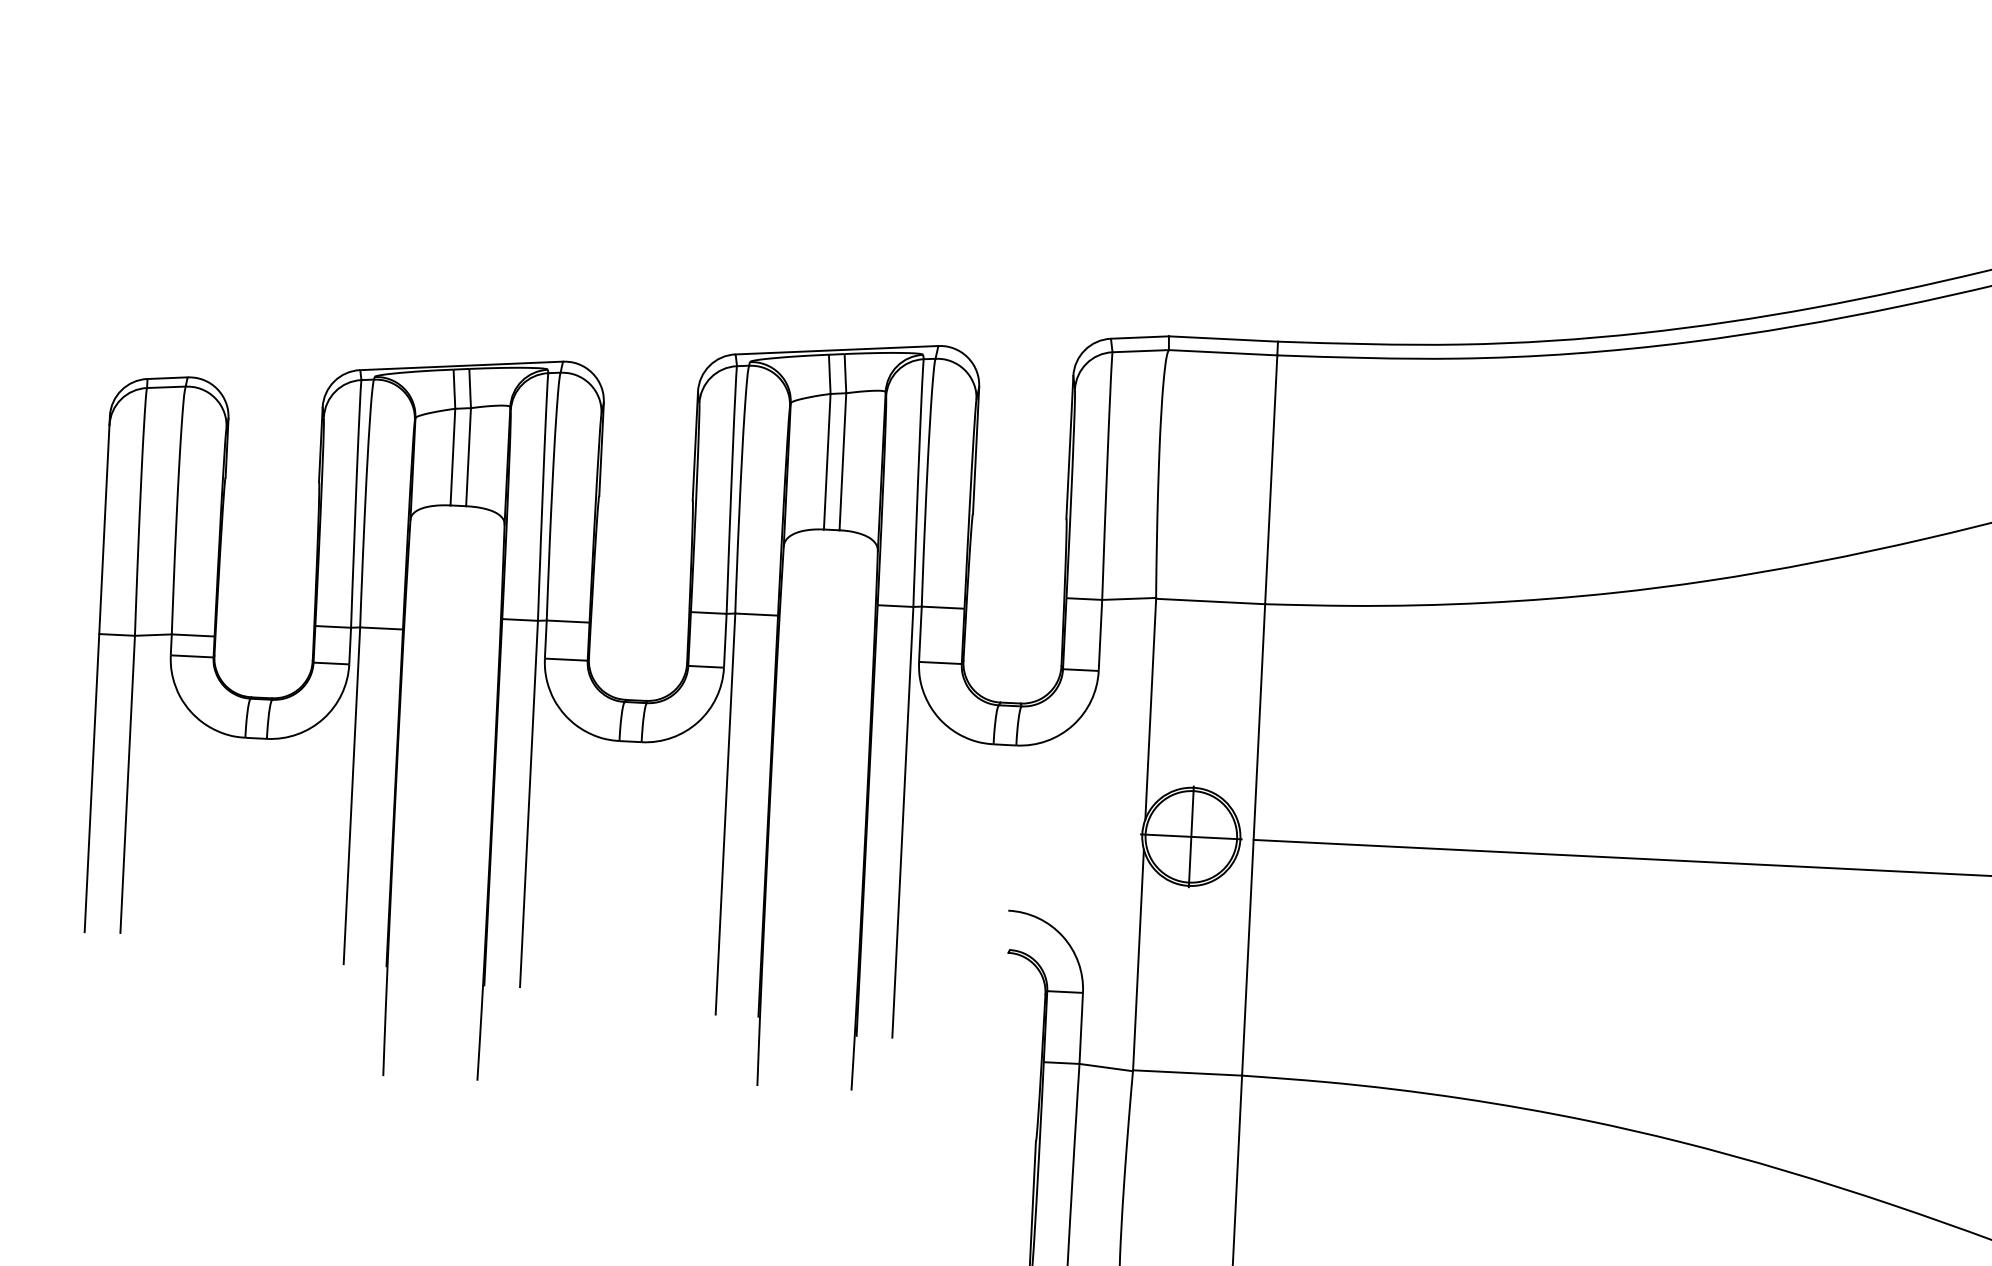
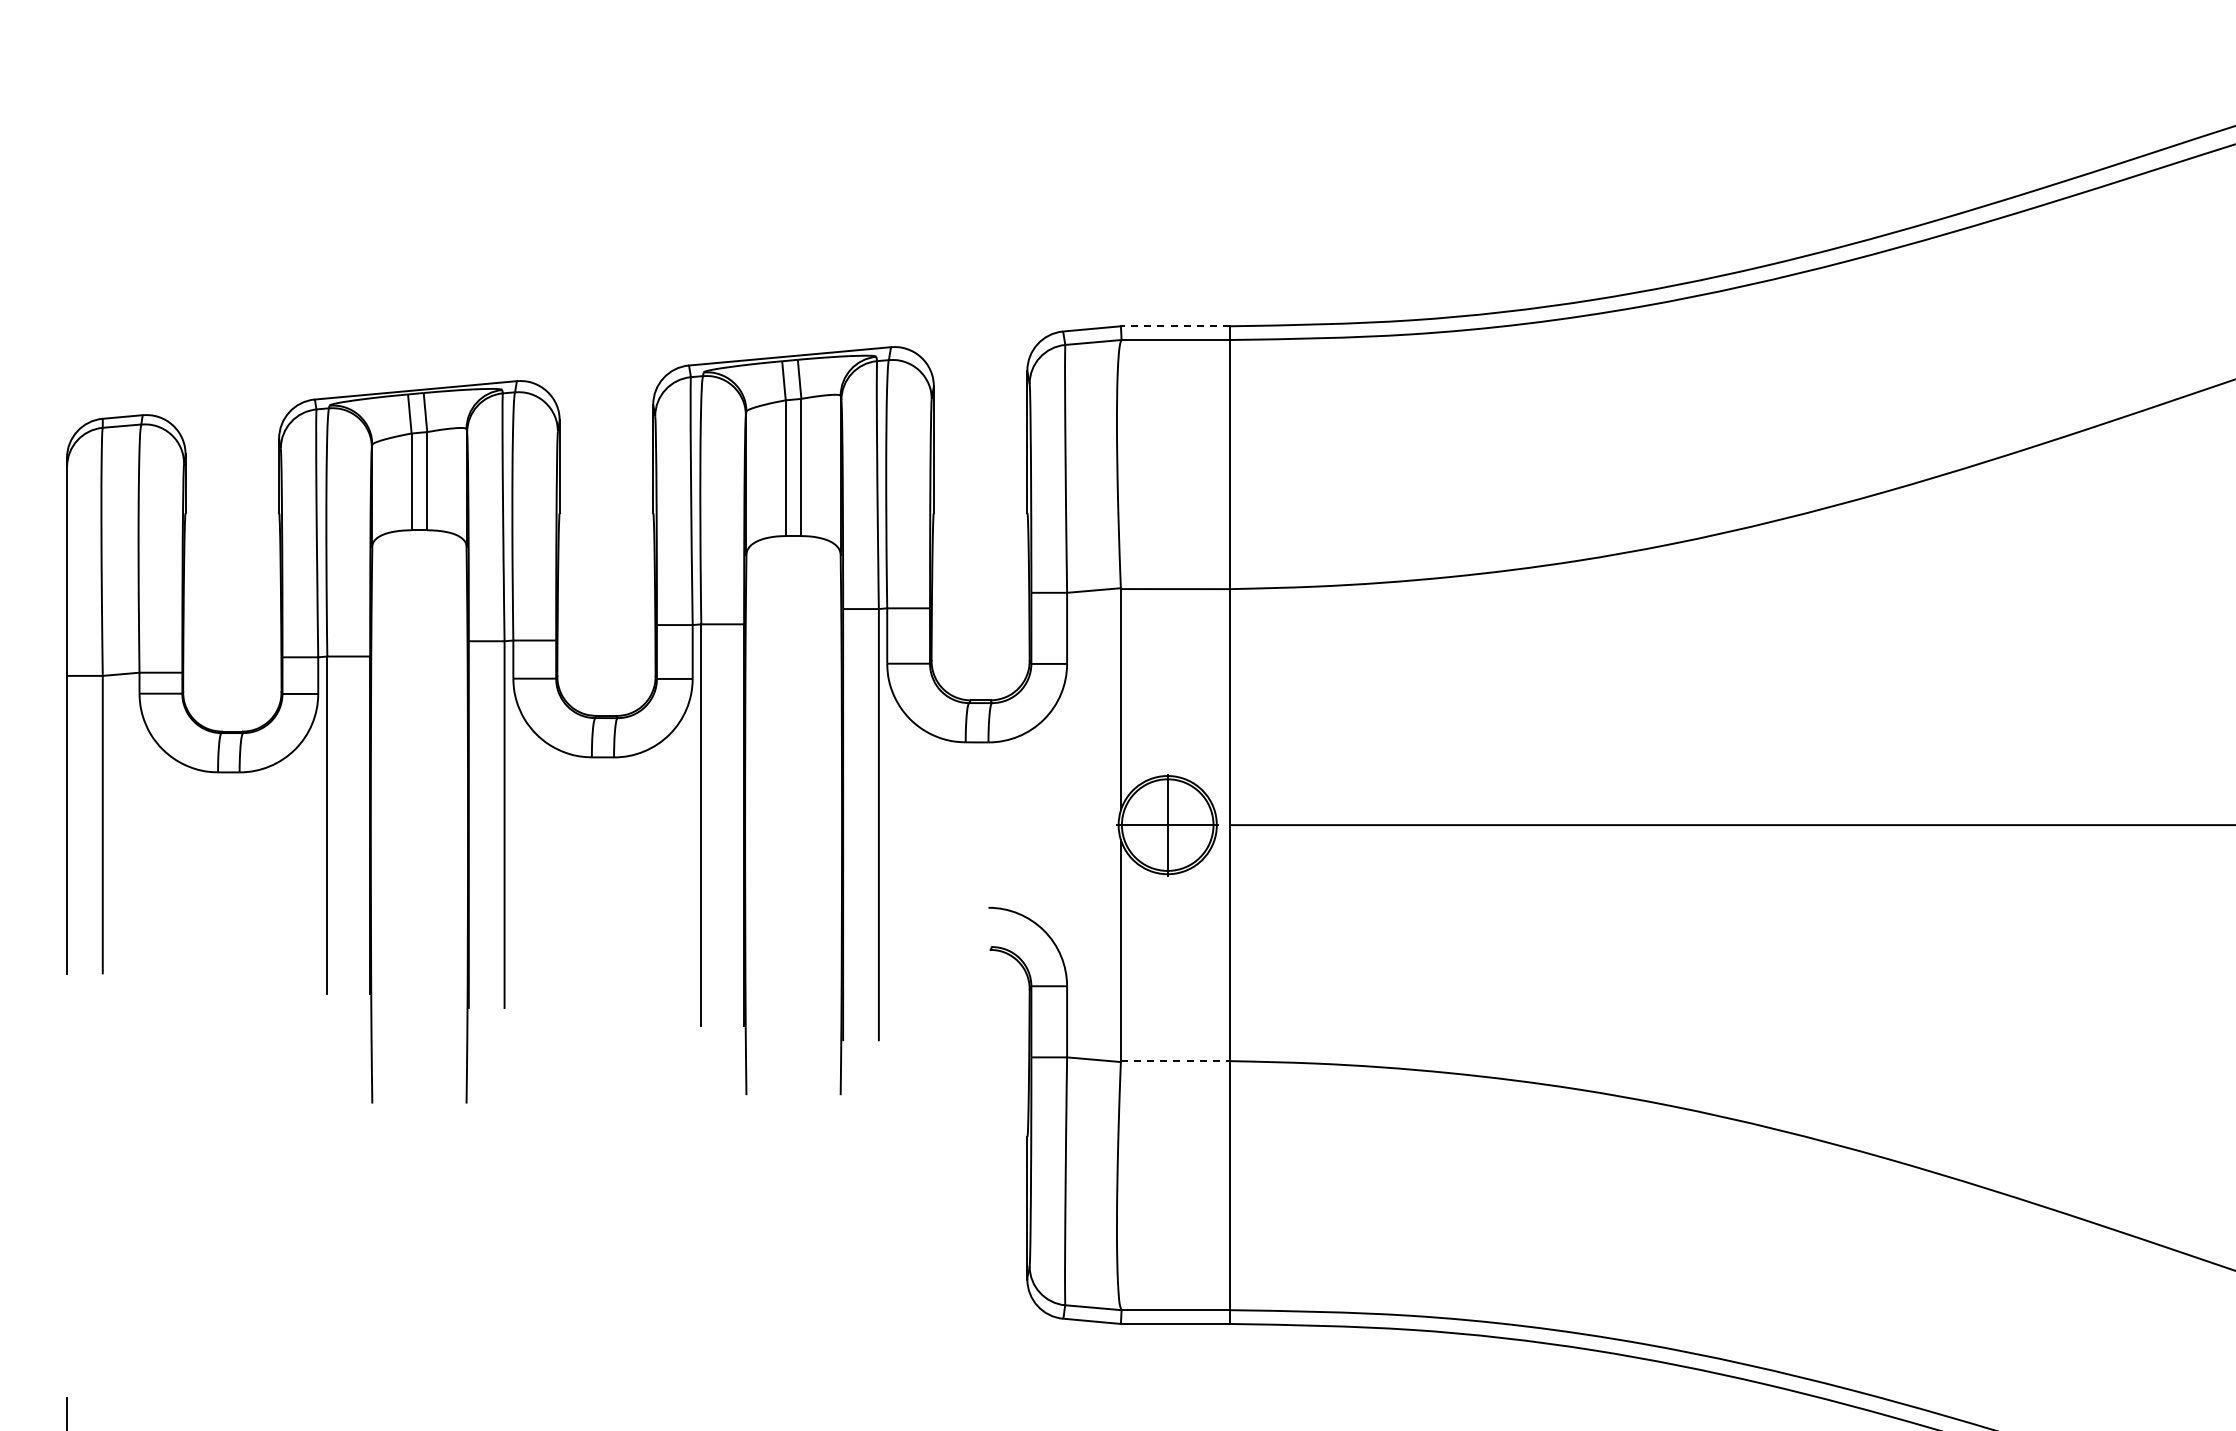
line: (1223, 339) -> (1175, 326), solid -> dashed
line: (1187, 1073) -> (1175, 1061), solid -> dashed

